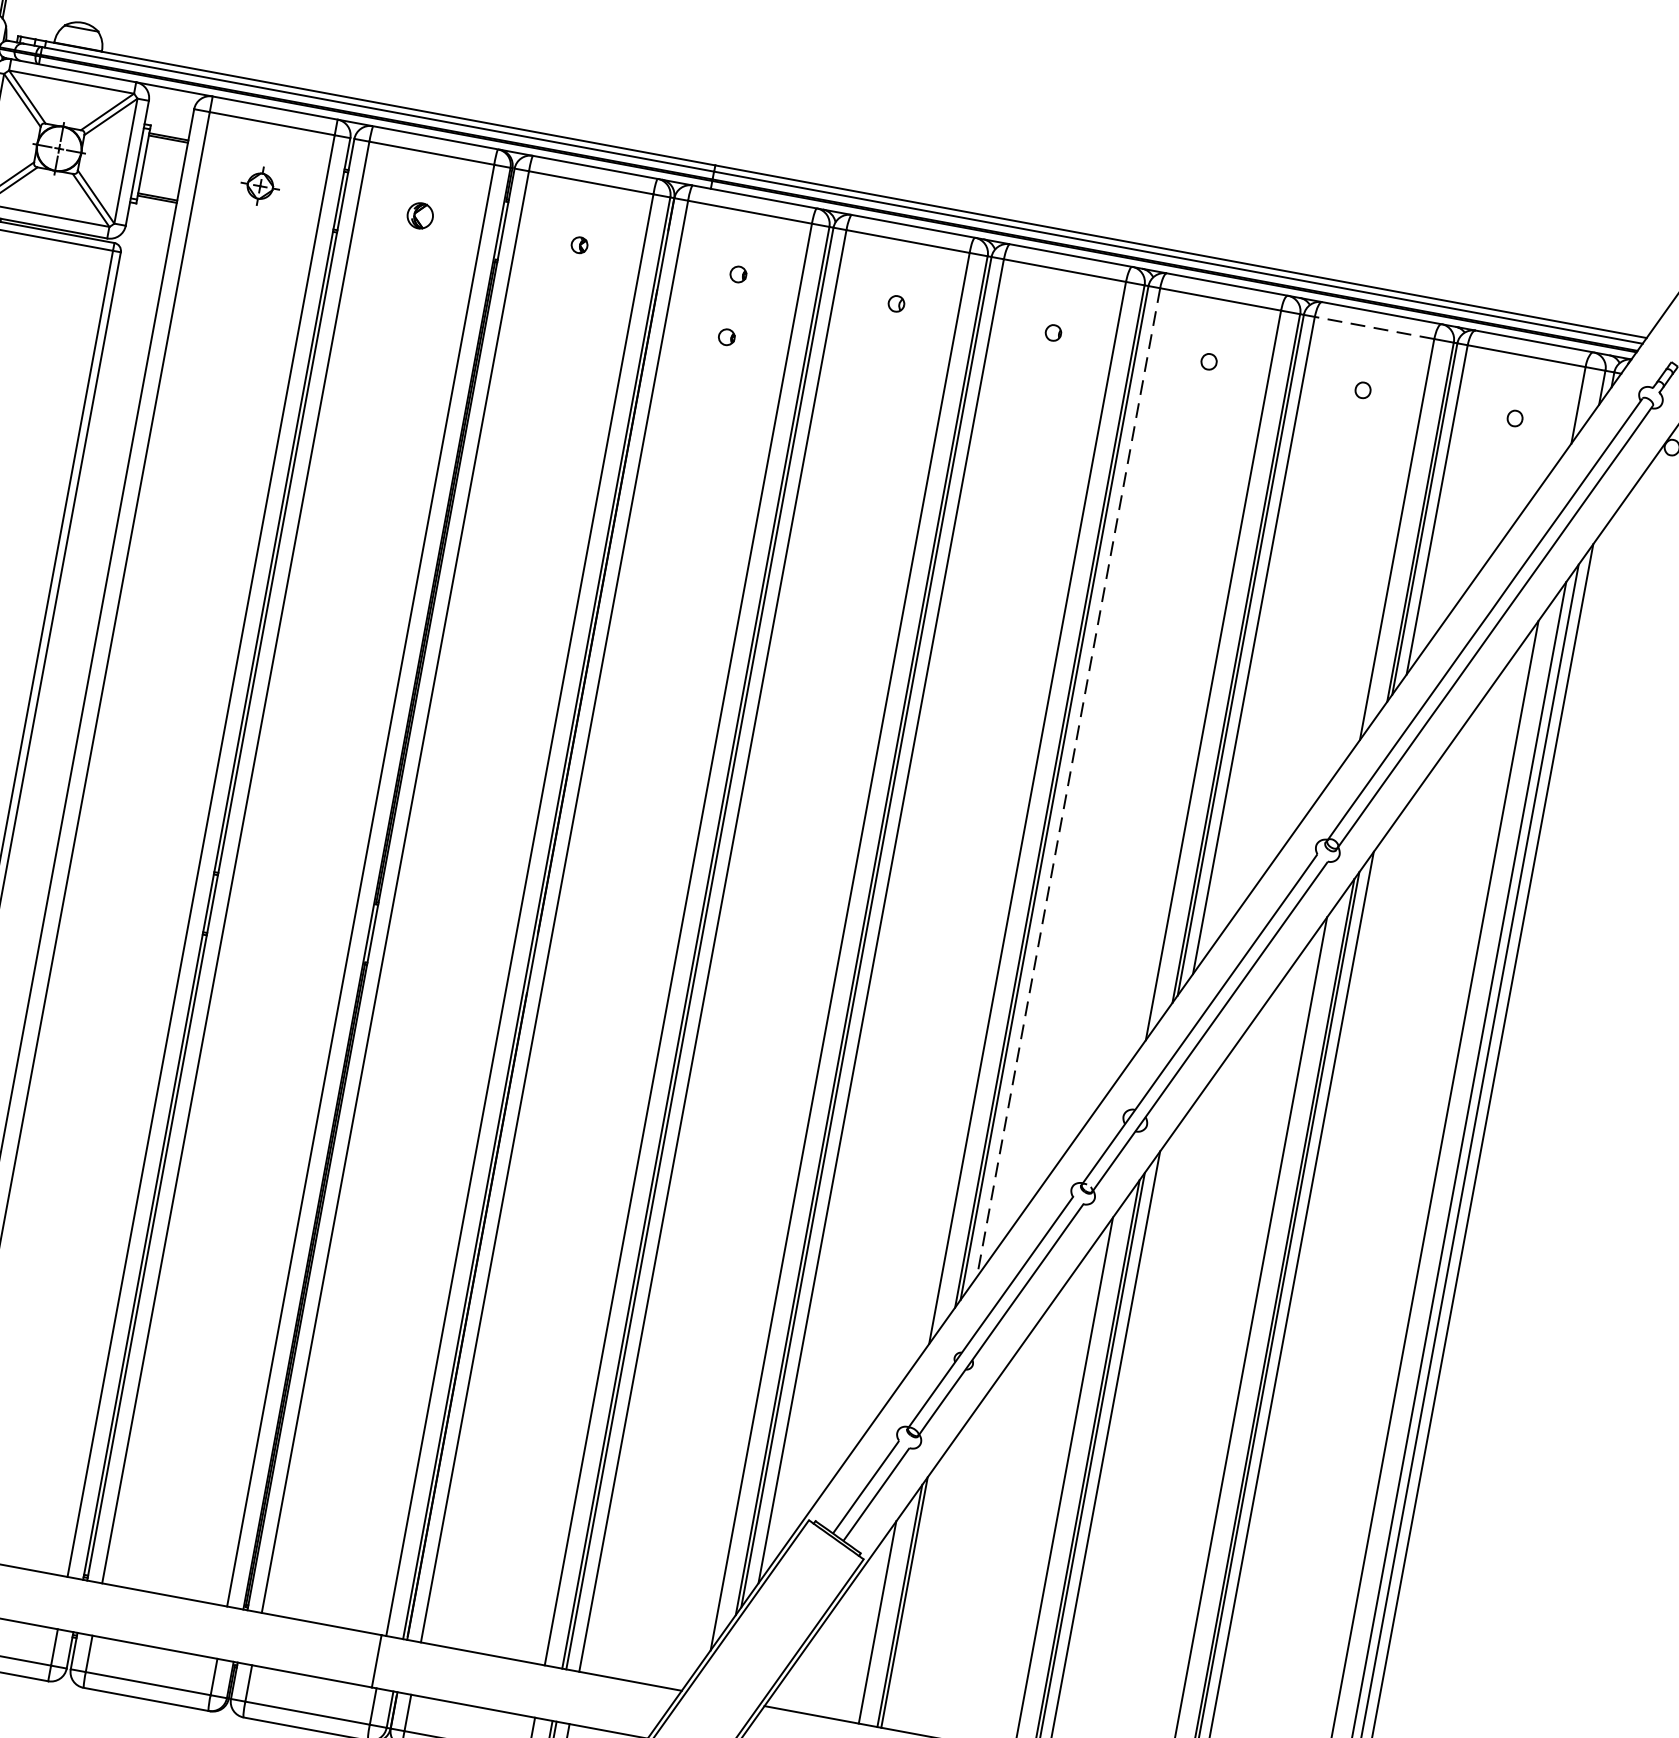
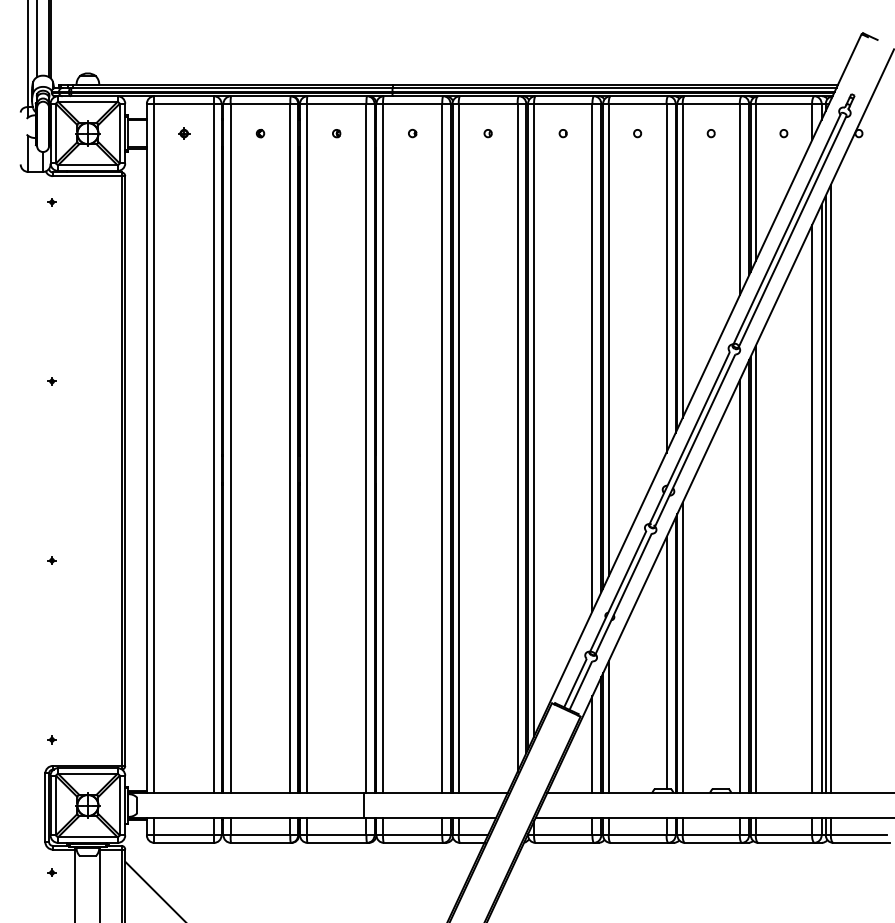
part: (261, 185) -> (184, 133), size x0.62
part: (420, 215) -> (260, 133), size x0.62
line: (1375, 327) -> (711, 103), dashed -> solid
part: (726, 337) -> (412, 163), removed
line: (1067, 783) -> (608, 340), dashed -> solid
line: (917, 1592) -> (608, 727), added

